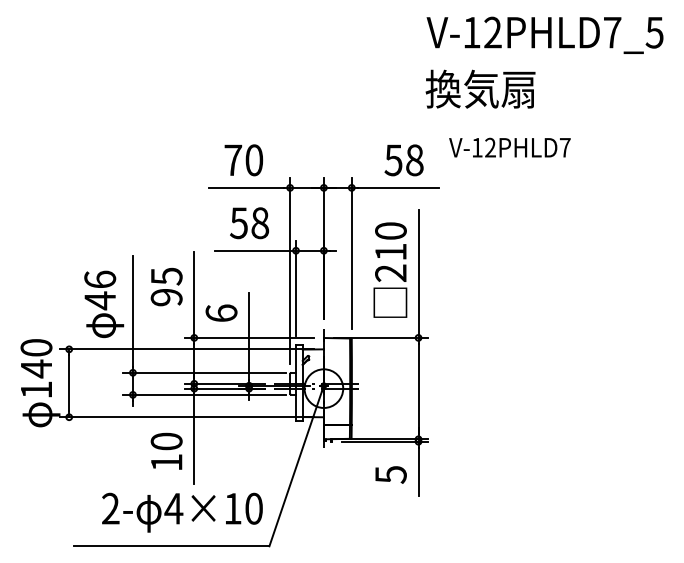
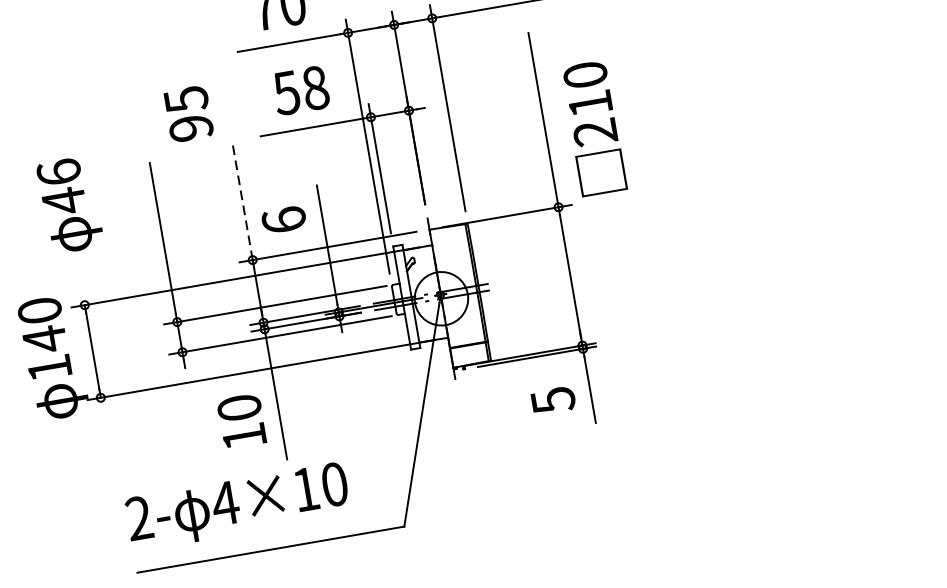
text: (390, 269) -> (593, 127), moved
text: (166, 286) -> (188, 113), moved
line: (194, 295) -> (243, 202), solid -> dashed
text: (104, 304) -> (70, 205), moved
text: (182, 512) -> (238, 506), moved

